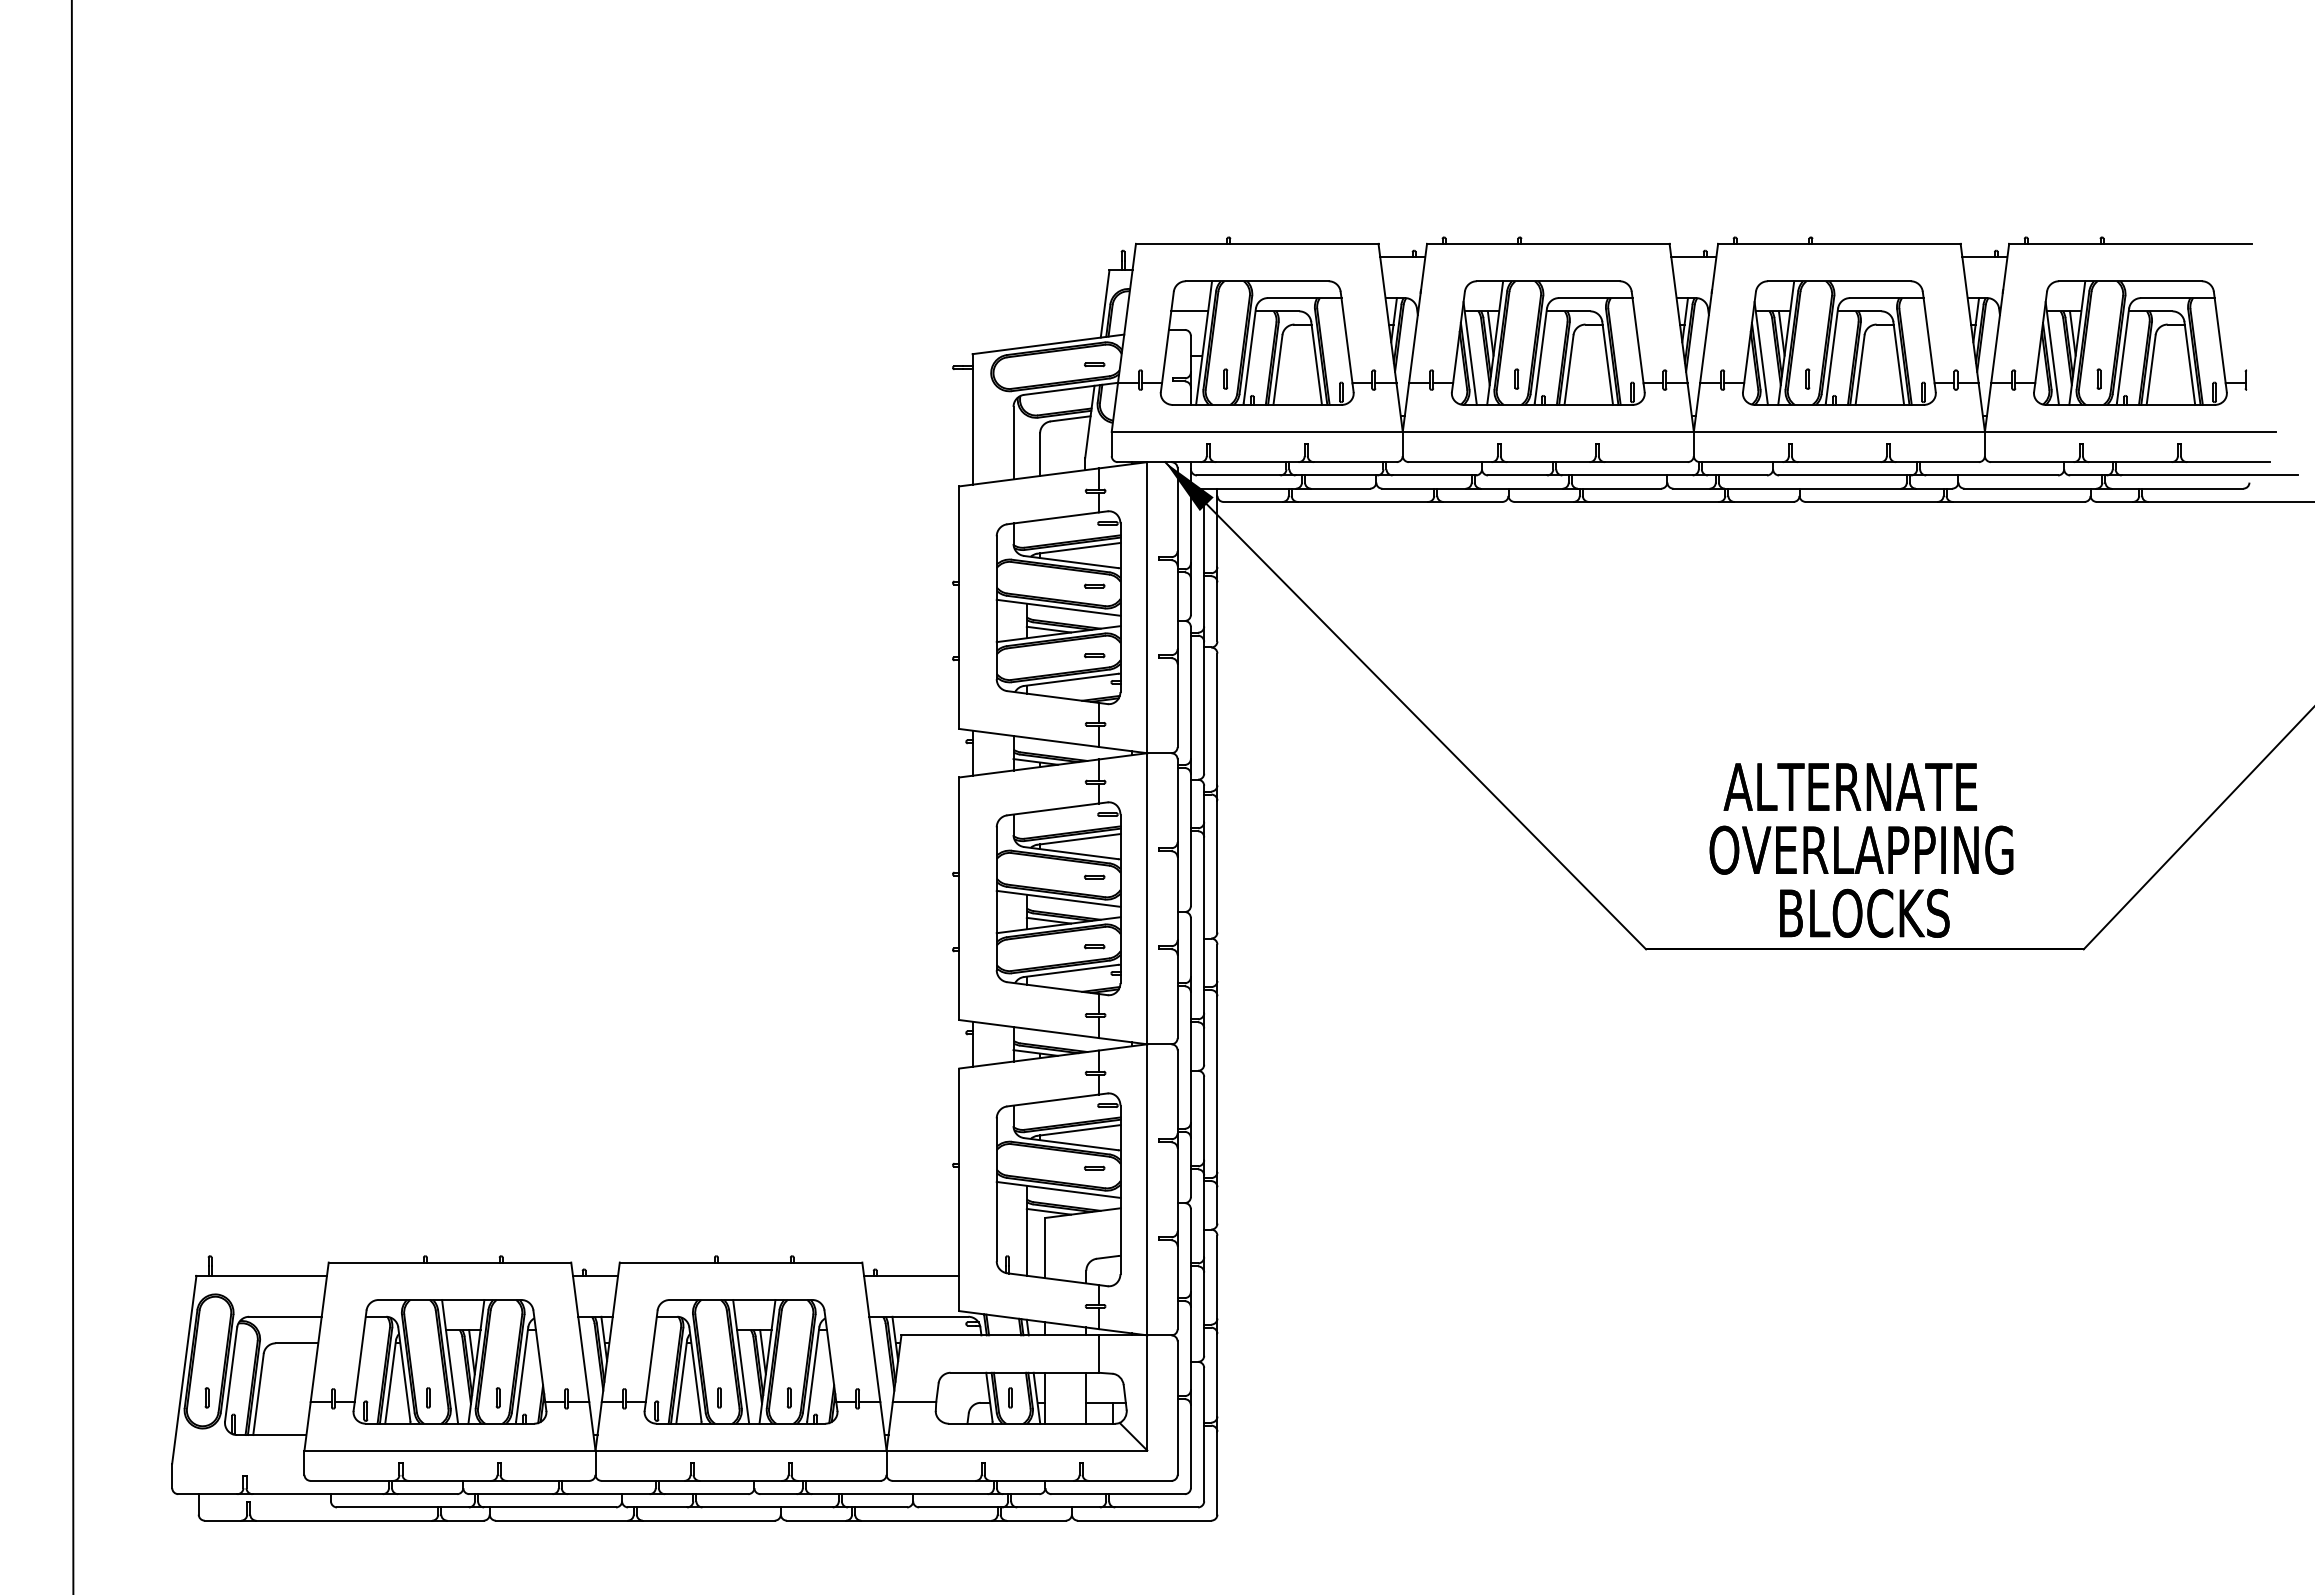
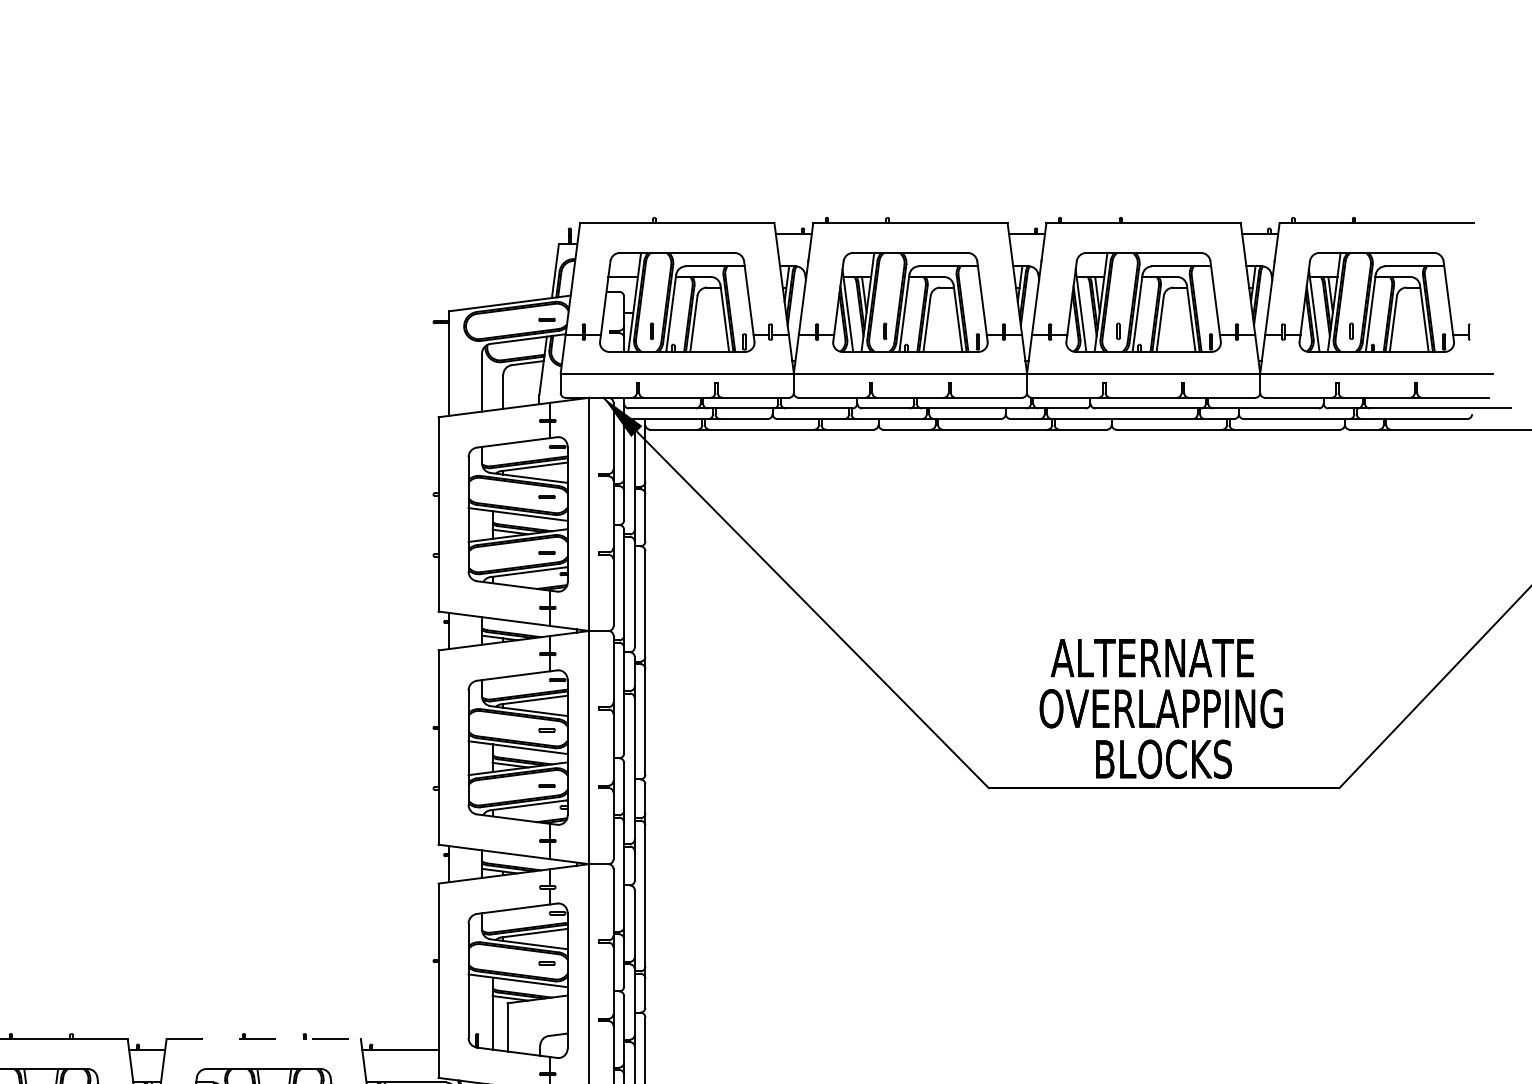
line: (741, 1262) -> (264, 1038), solid -> dashed

